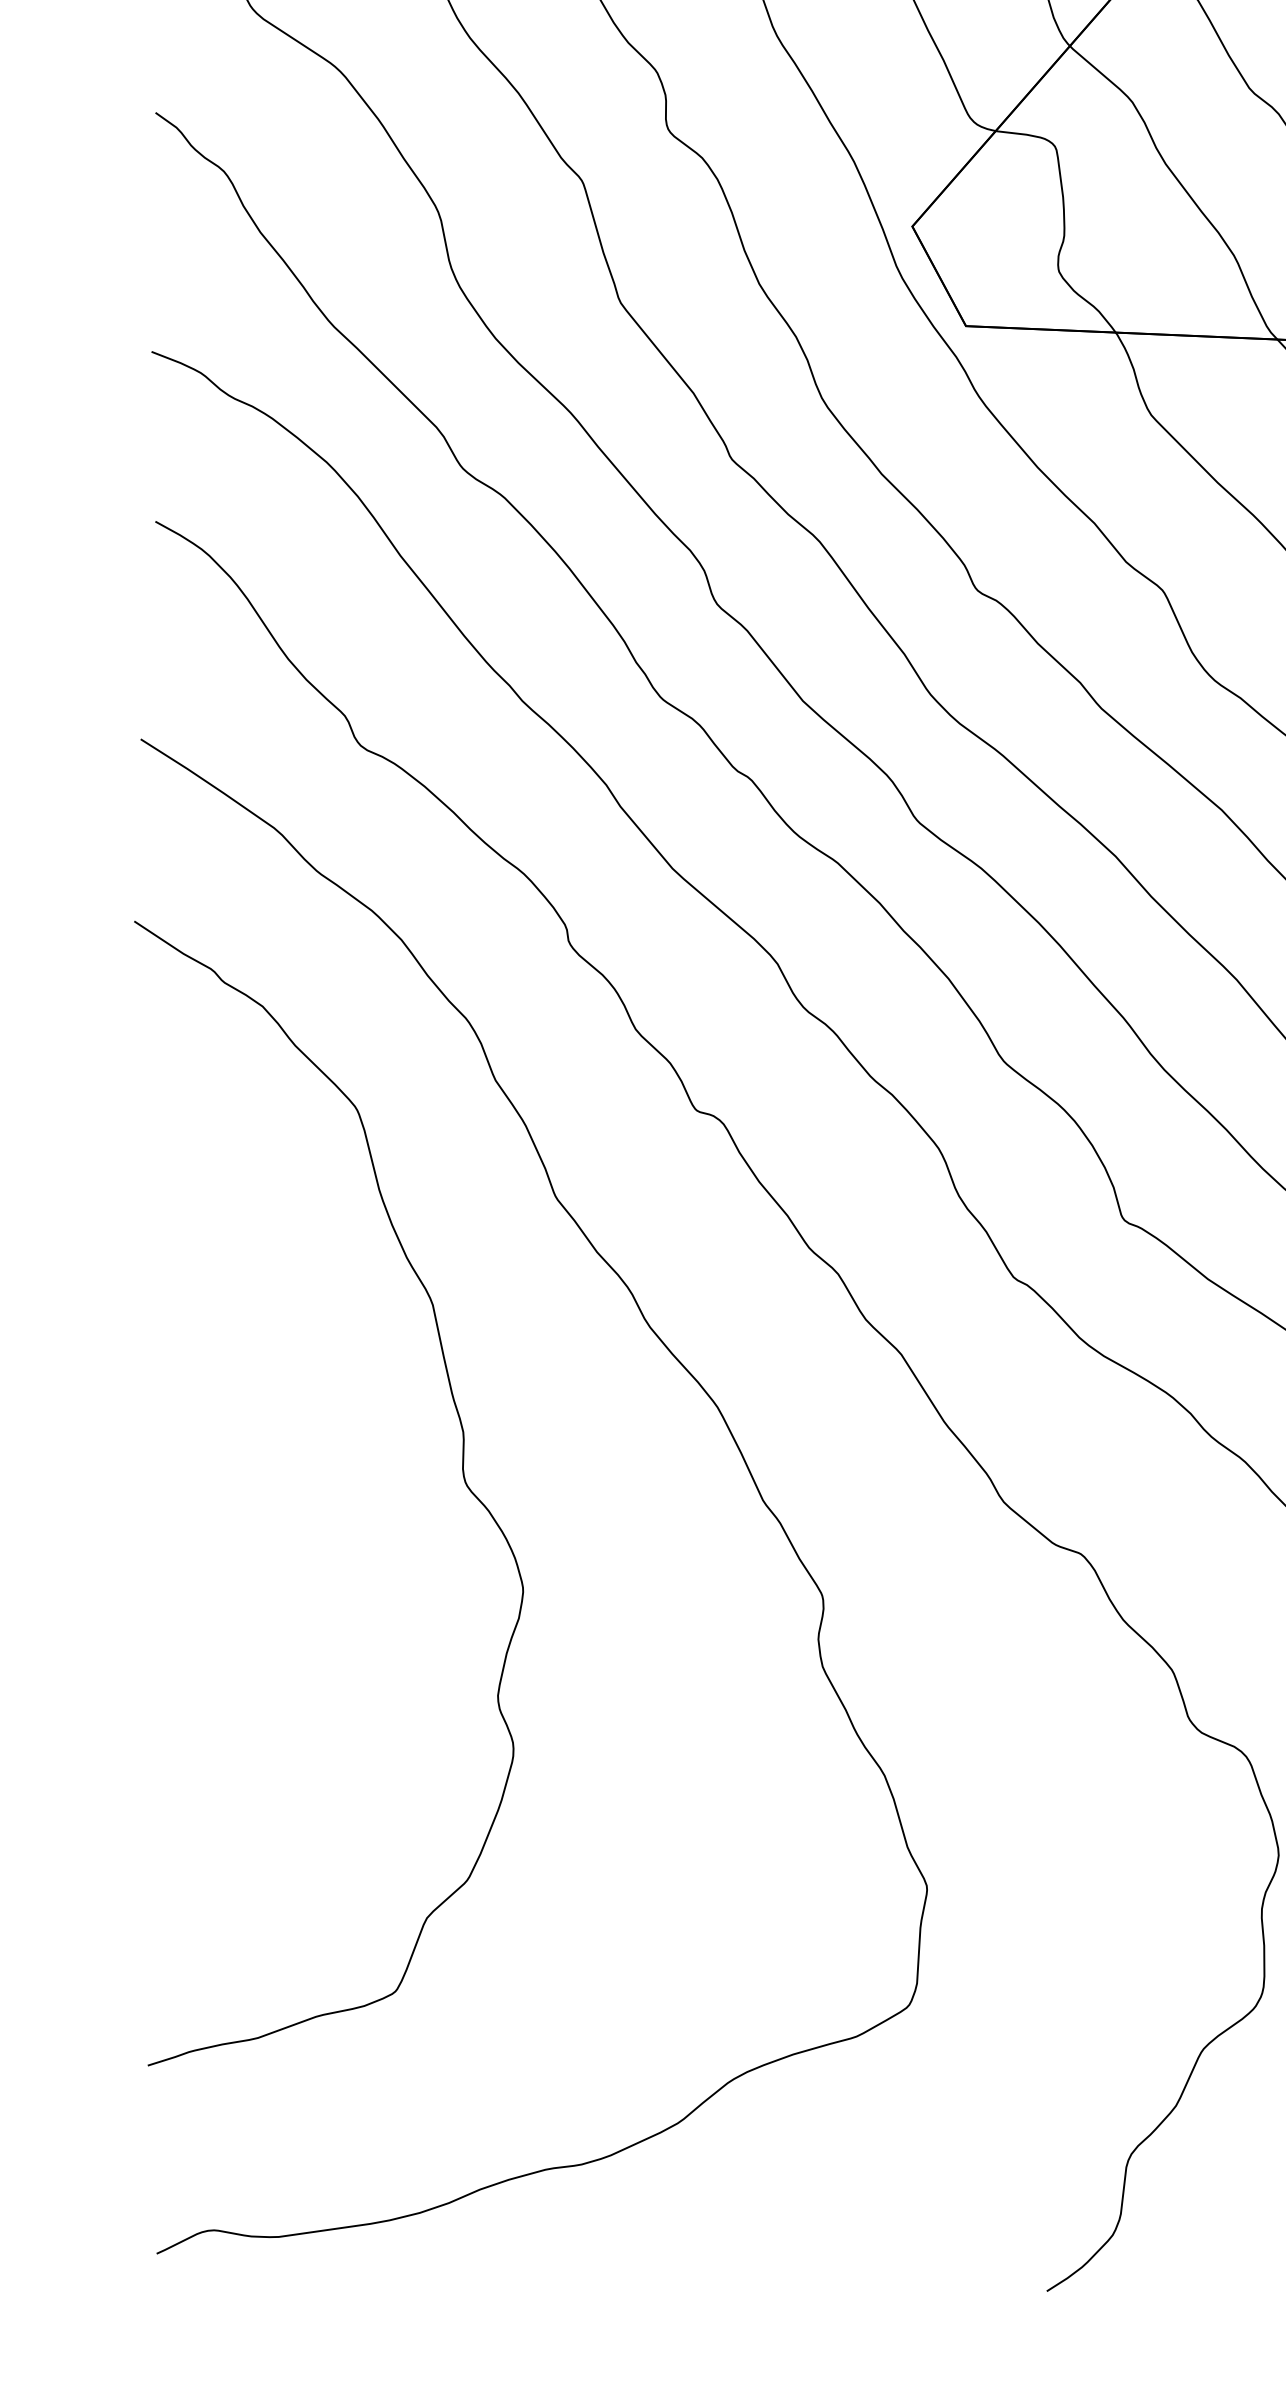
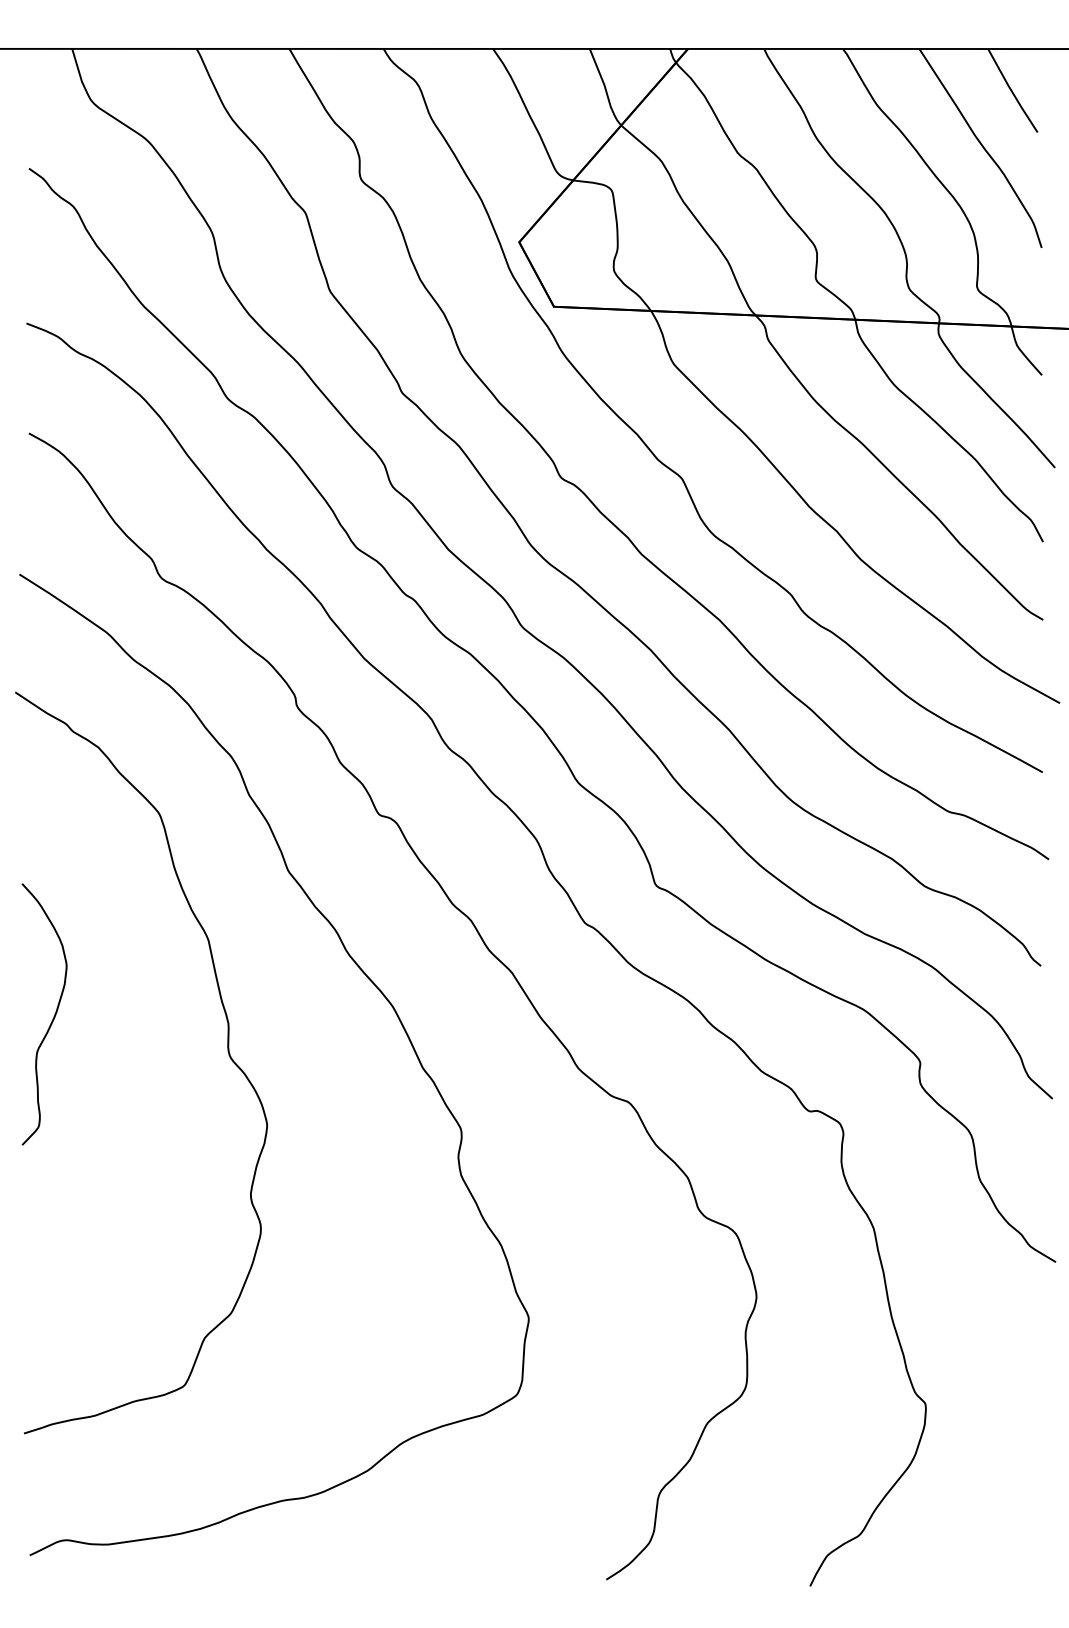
curve: (191, 1424) -> (52, 1018), added

